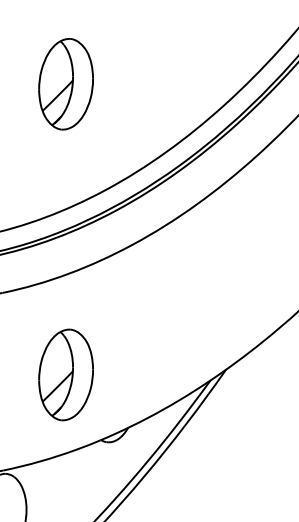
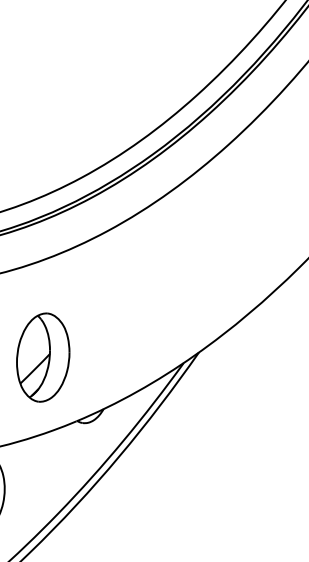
part: (66, 84) -> (43, 74), removed

